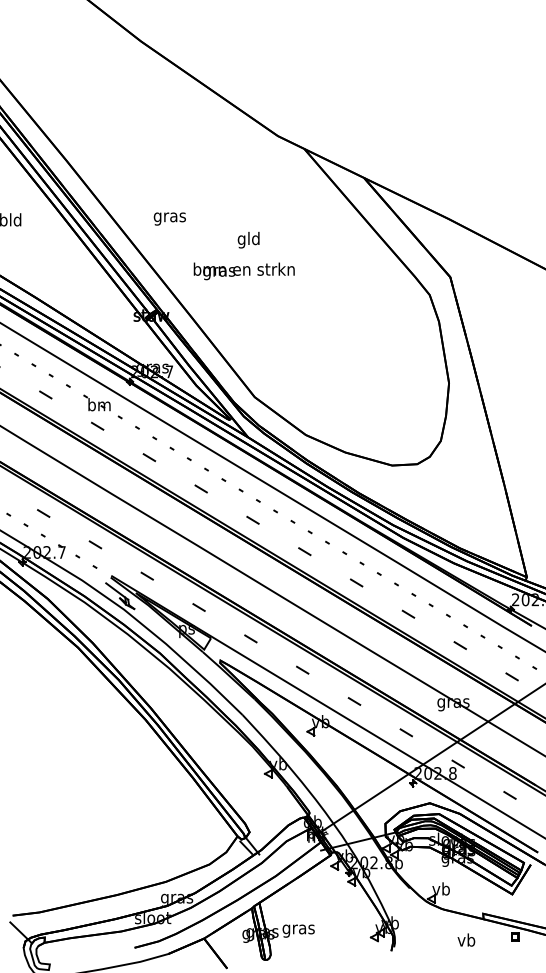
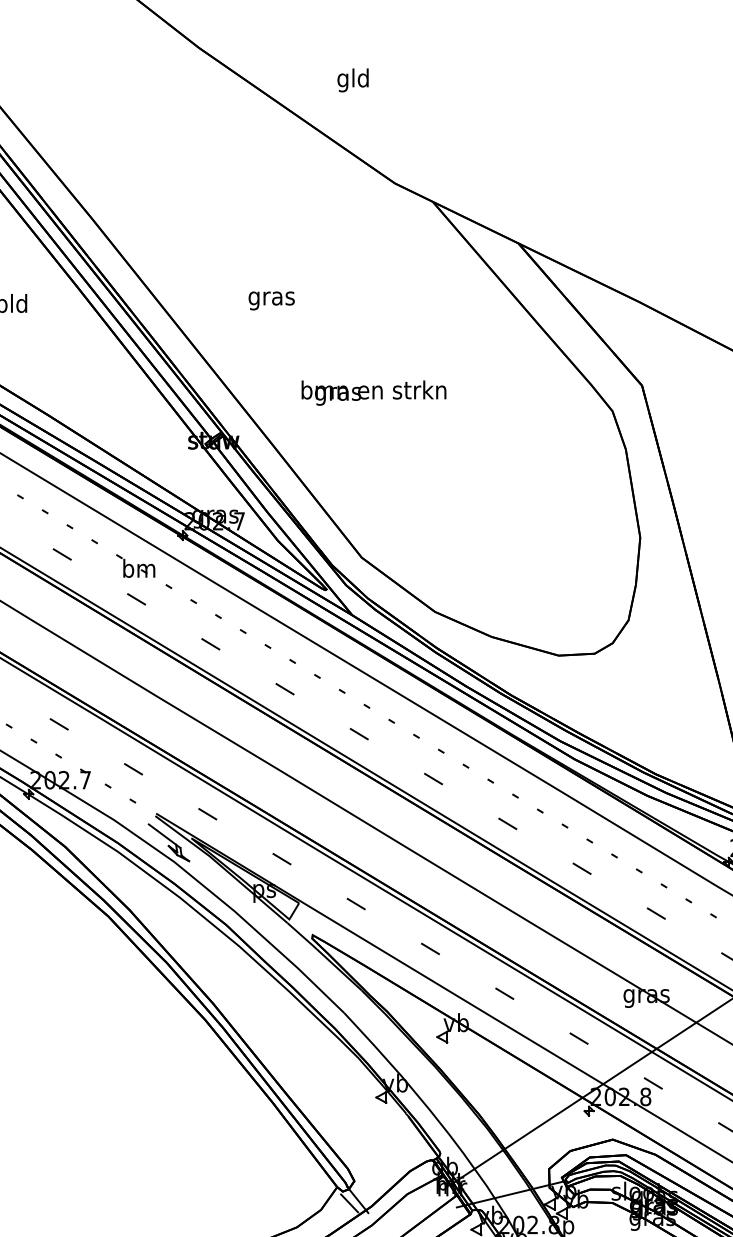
text: (169, 218) -> (271, 300), moved
text: (248, 240) -> (352, 80), moved
text: (243, 271) -> (372, 393), moved

